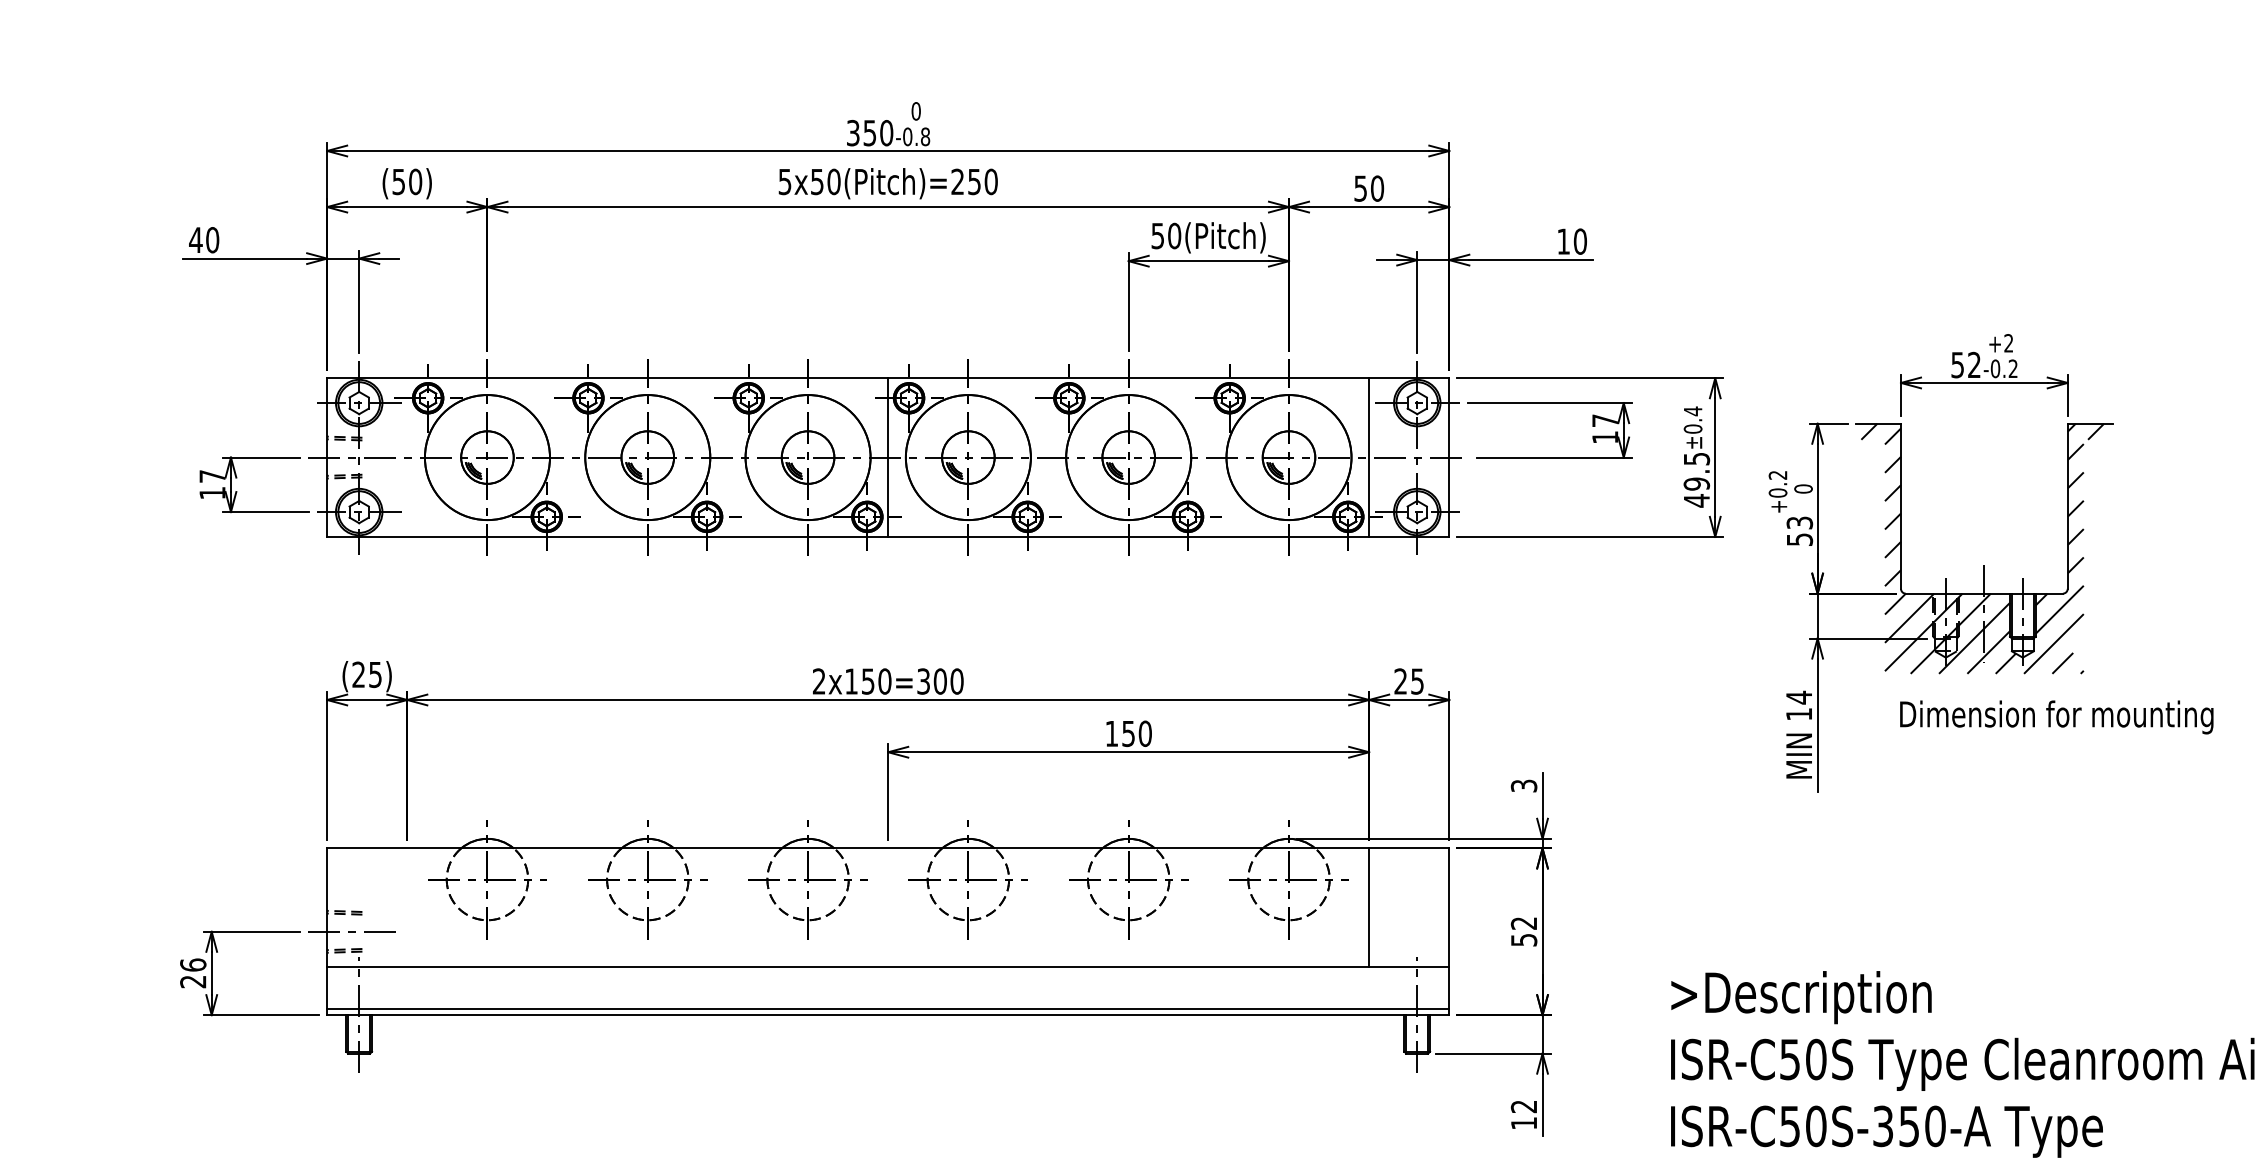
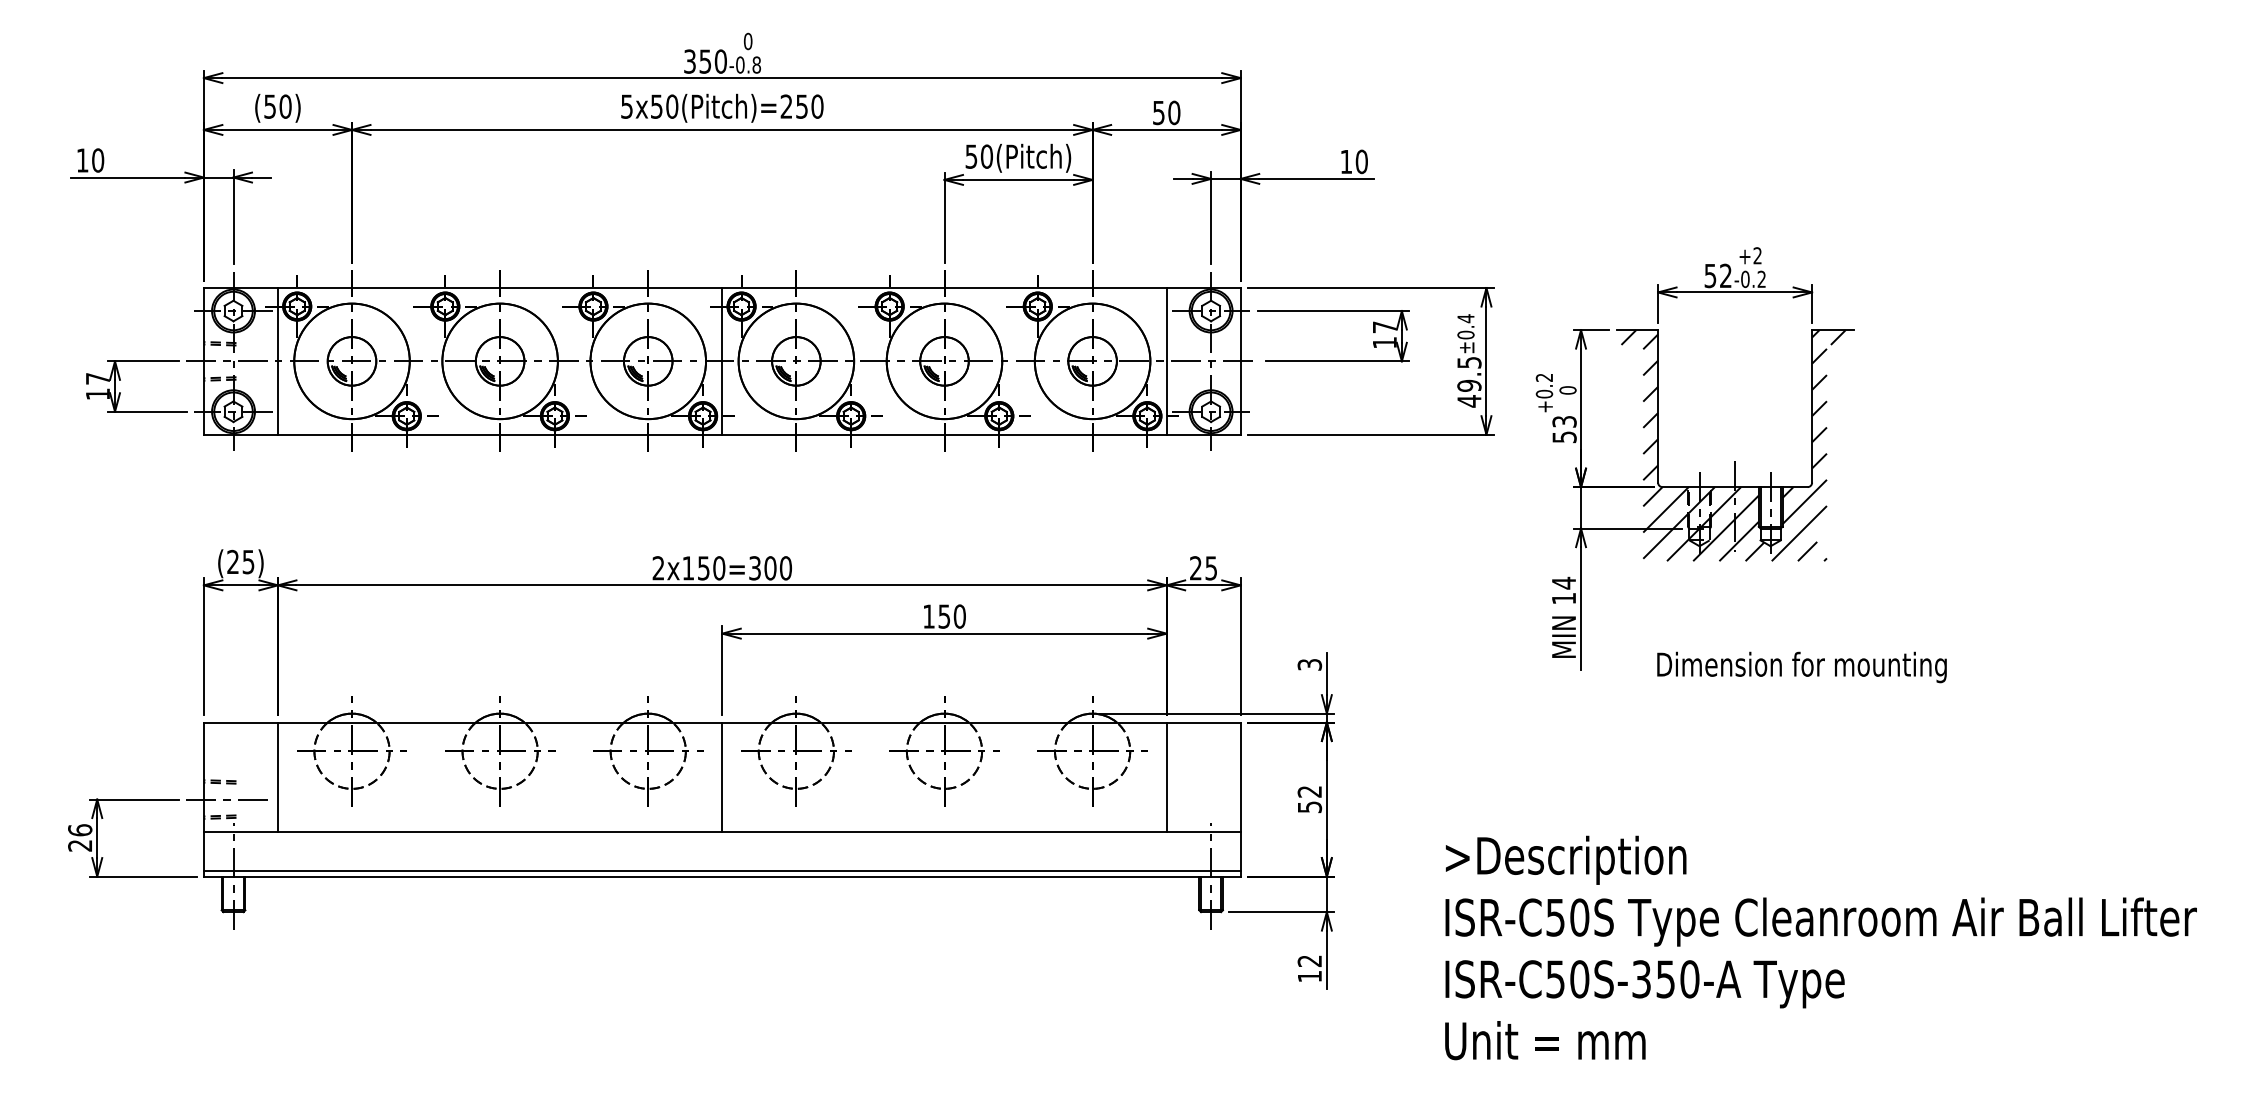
text: (195, 240) -> (82, 160), 40 -> 10
line: (406, 457) -> (277, 361), added
text: (2056, 717) -> (1801, 667), moved
line: (406, 907) -> (277, 777), added
line: (888, 907) -> (722, 777), added

